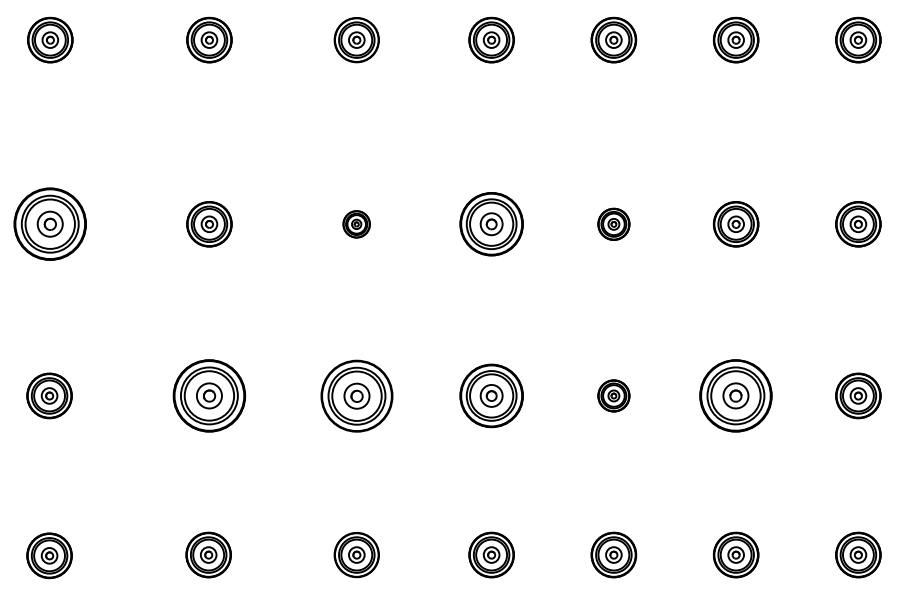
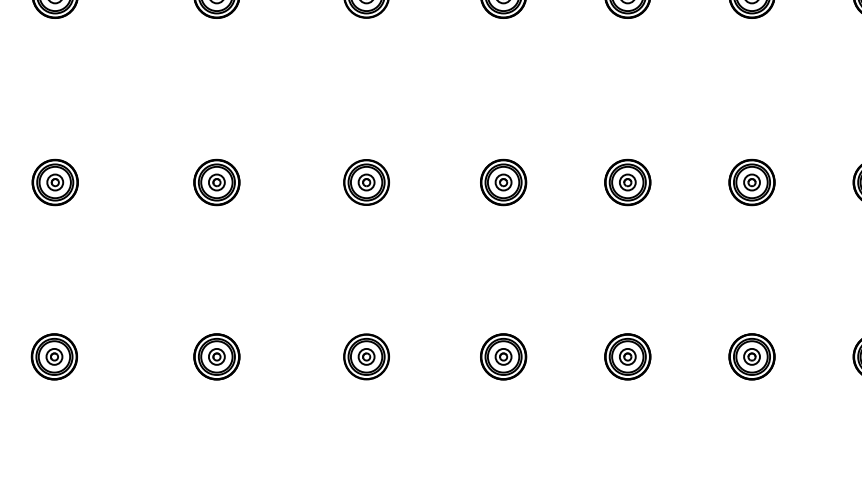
part: (50, 224) -> (55, 182), size x0.62
part: (356, 224) -> (366, 182), size x1.67
part: (491, 224) -> (503, 182), size x0.71
part: (613, 224) -> (627, 182), size x1.43
part: (209, 395) -> (216, 356), size x0.62
part: (356, 395) -> (366, 356), size x0.62
part: (491, 395) -> (503, 356), size x0.71
part: (613, 395) -> (627, 356), size x1.43
part: (736, 395) -> (752, 356), size x0.62

